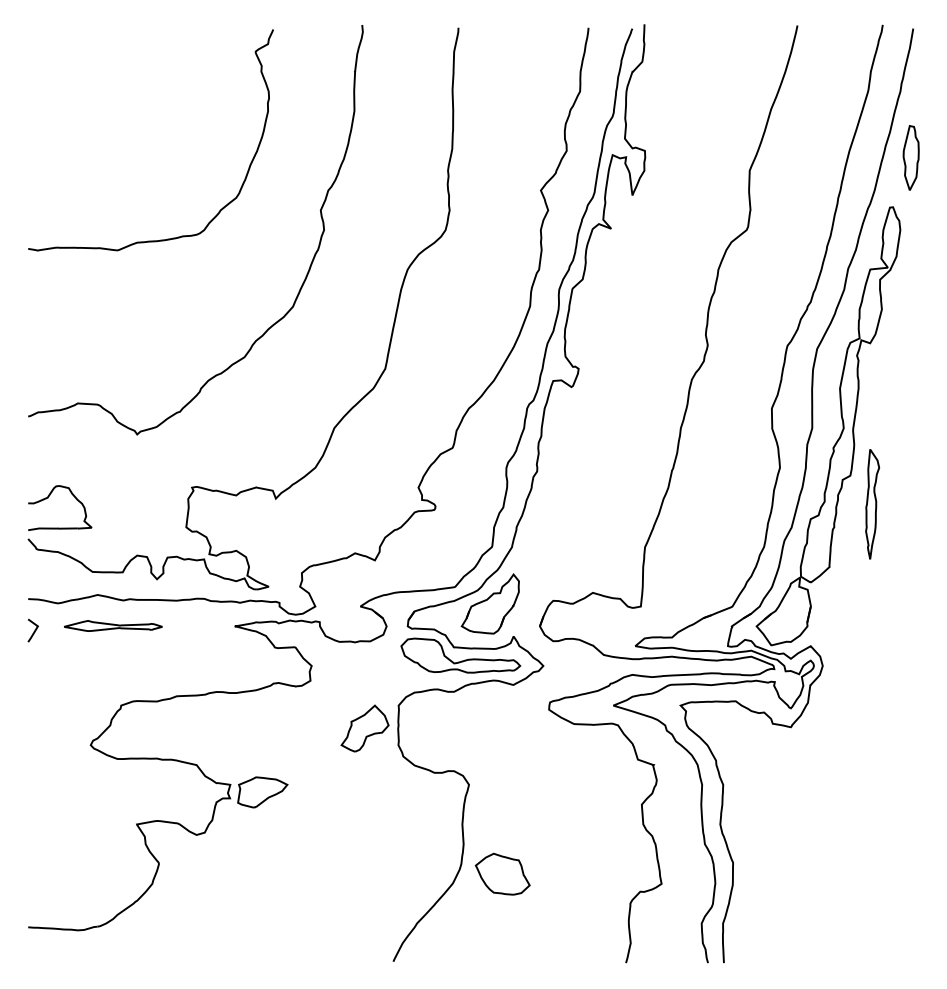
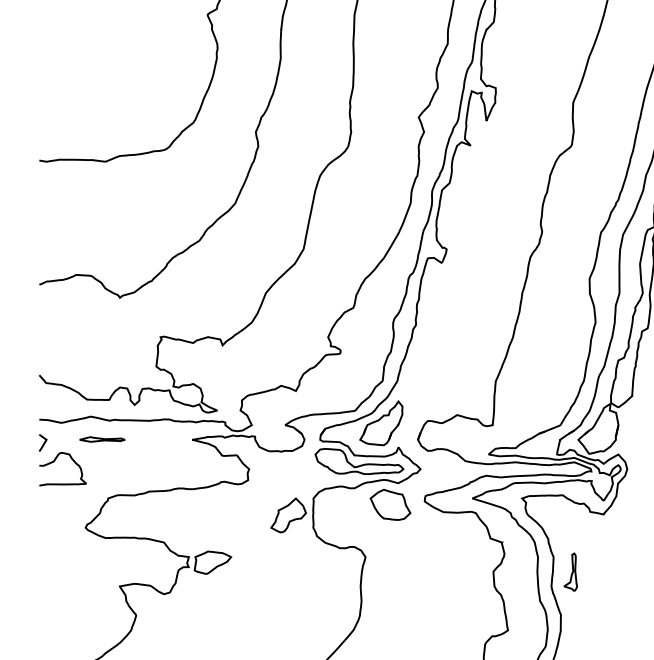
part: (48, 498) -> (54, 462), moved
part: (113, 625) -> (102, 439), size x0.62
part: (746, 804) -> (570, 571), added
part: (502, 873) -> (390, 504), moved

